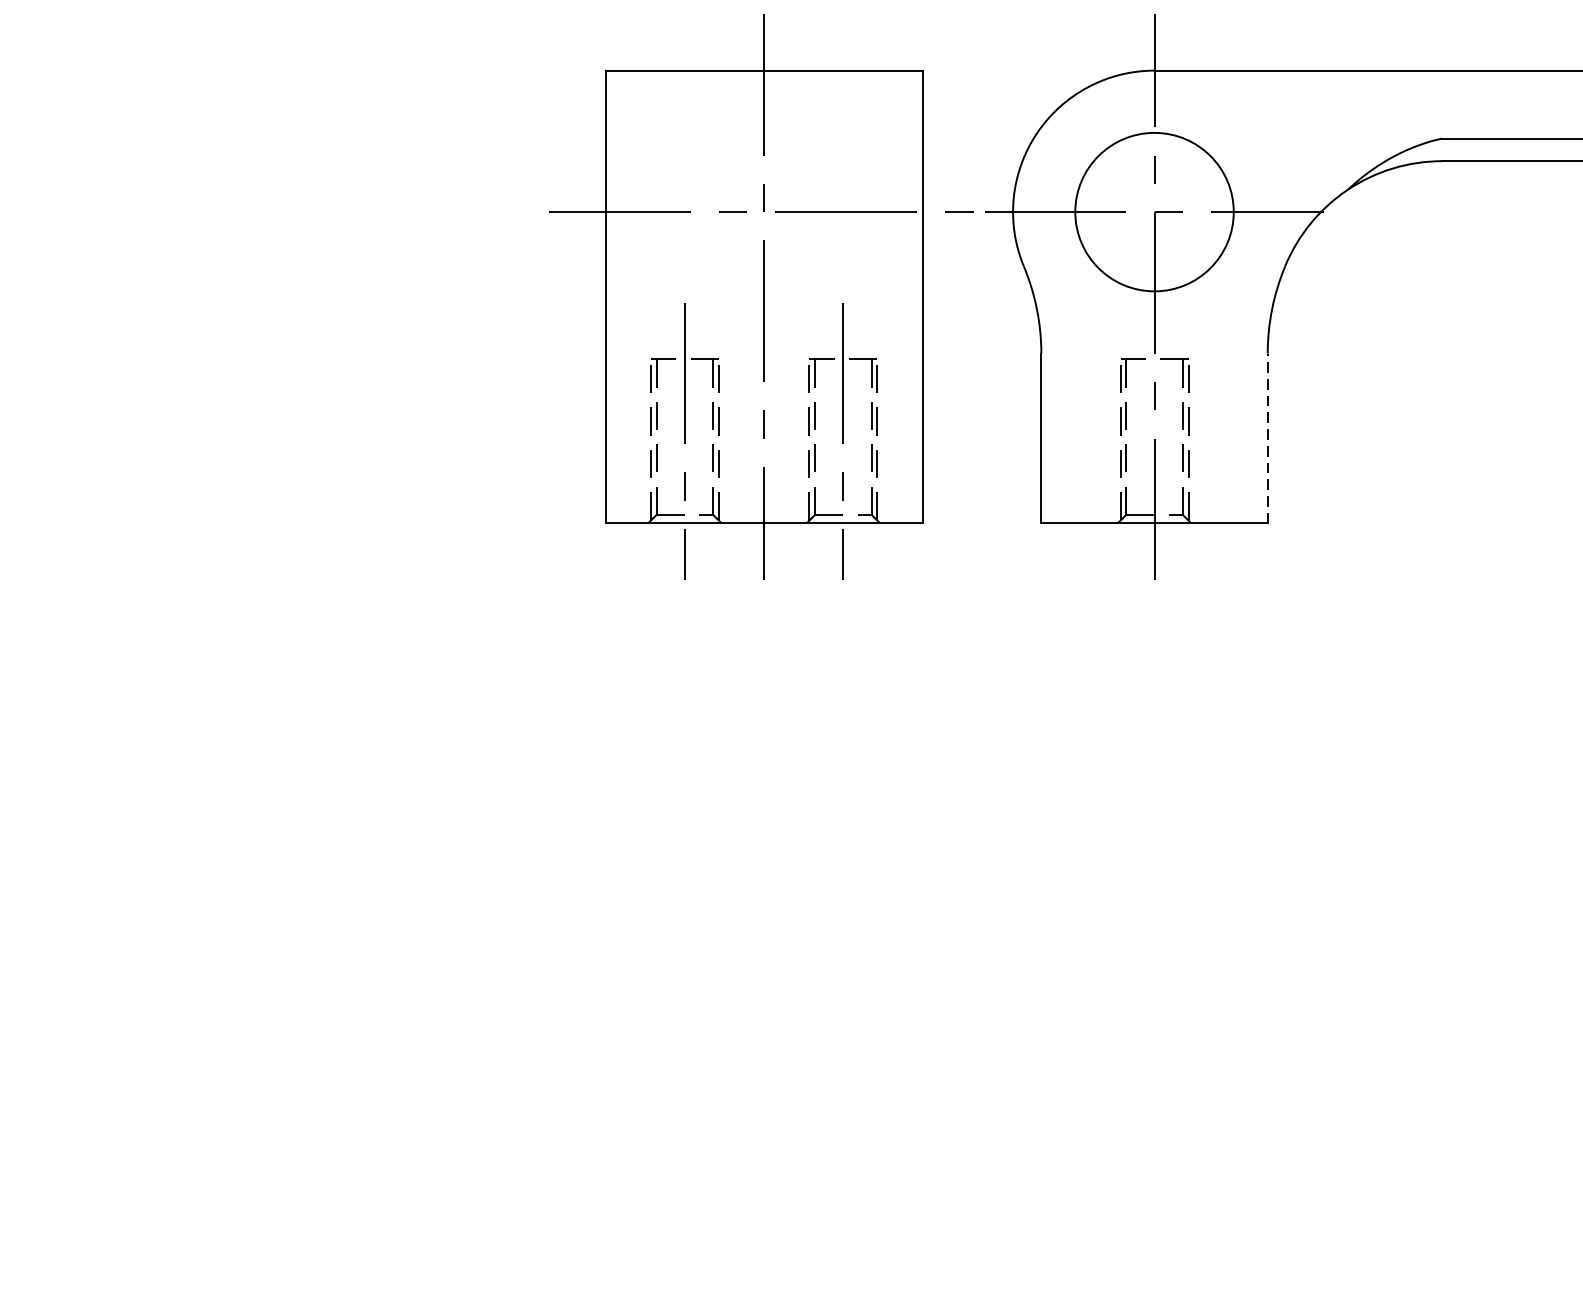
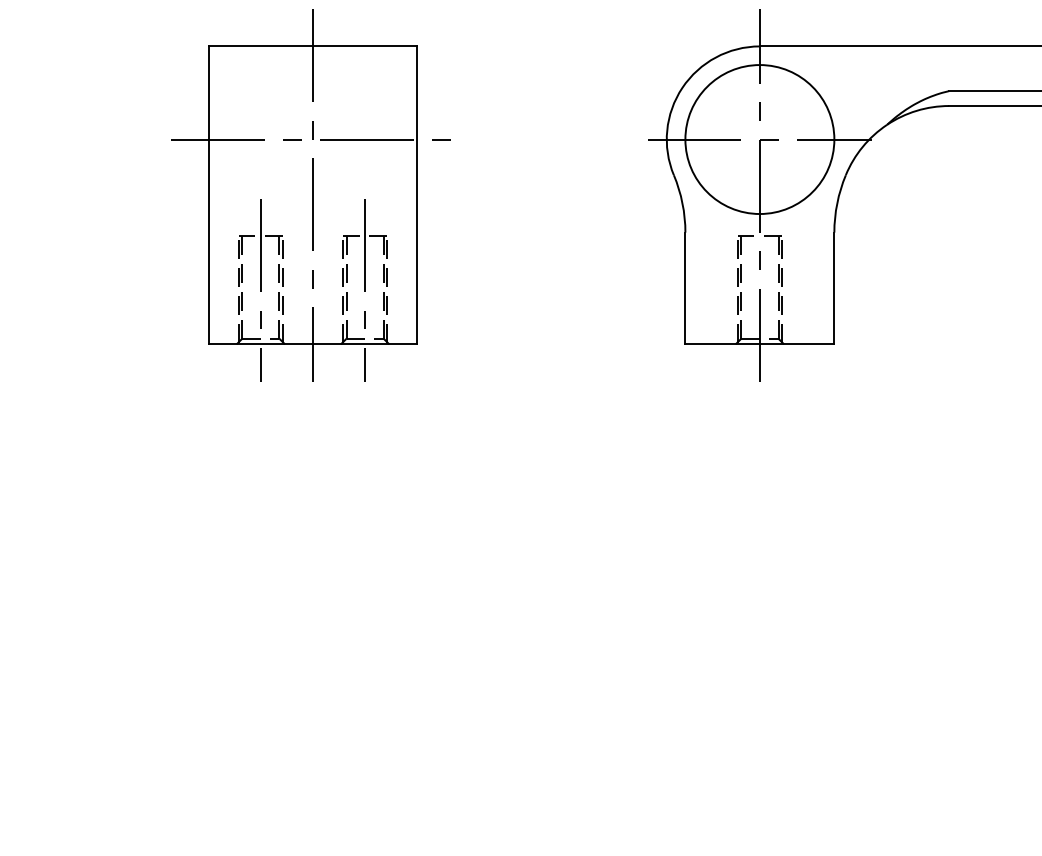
circle: (1153, 212) -> (759, 139), size x1.43
part: (760, 297) -> (310, 195), moved
line: (1267, 438) -> (834, 288), dashed -> solid

